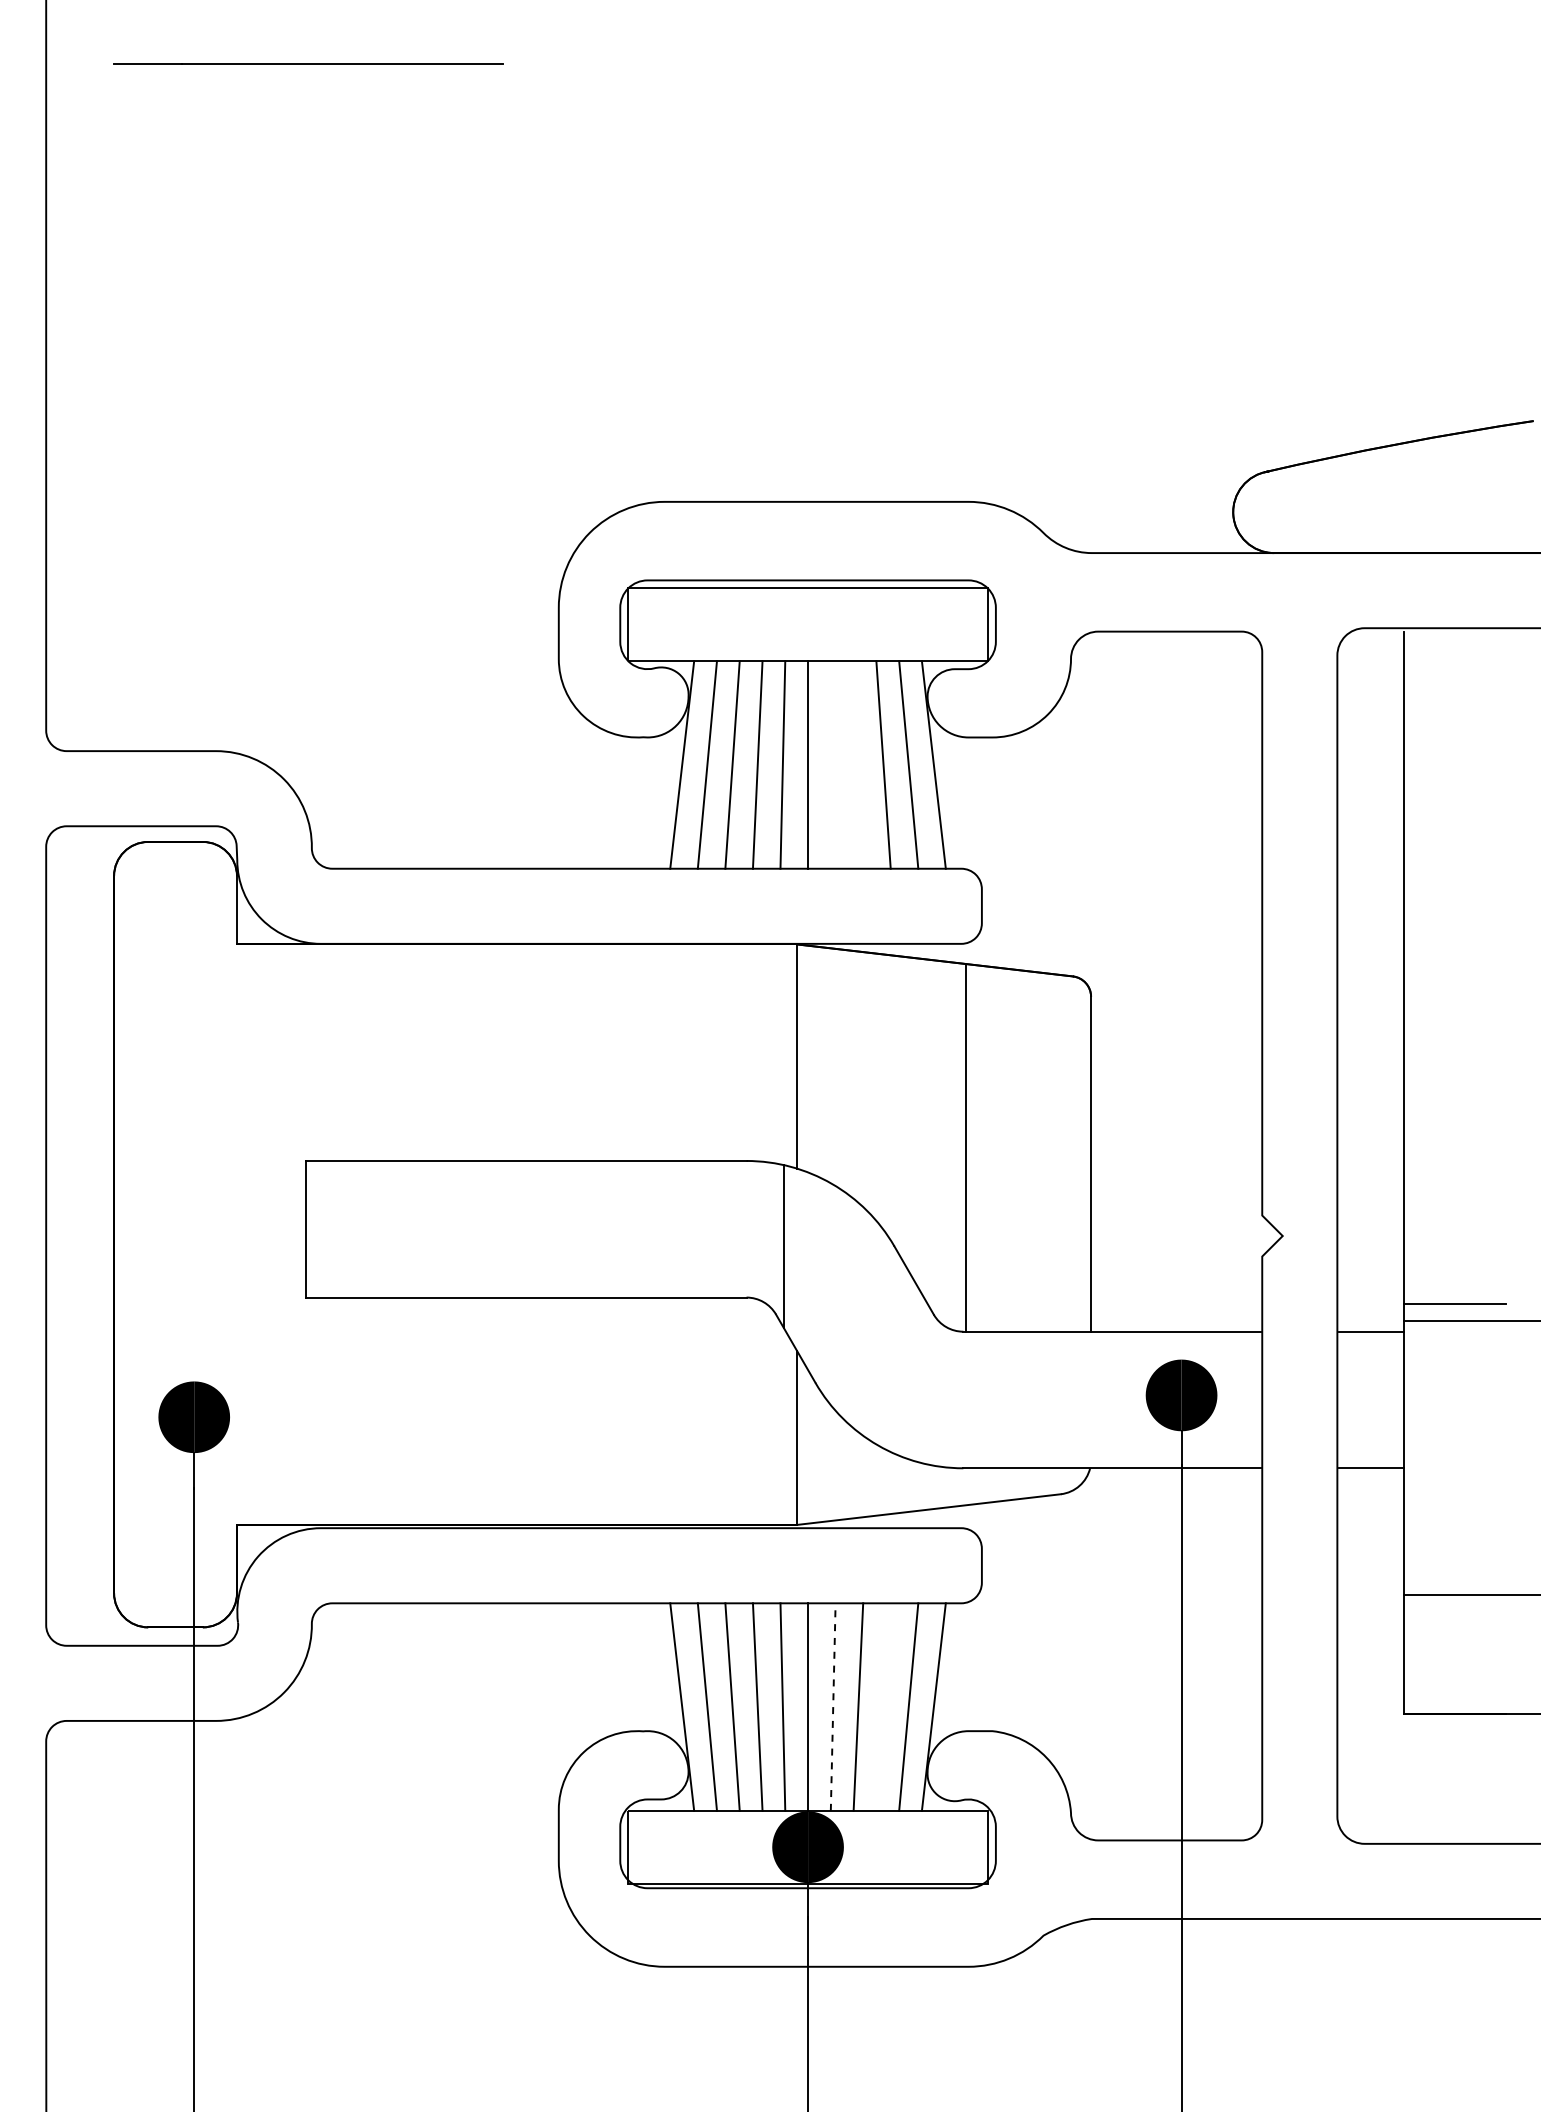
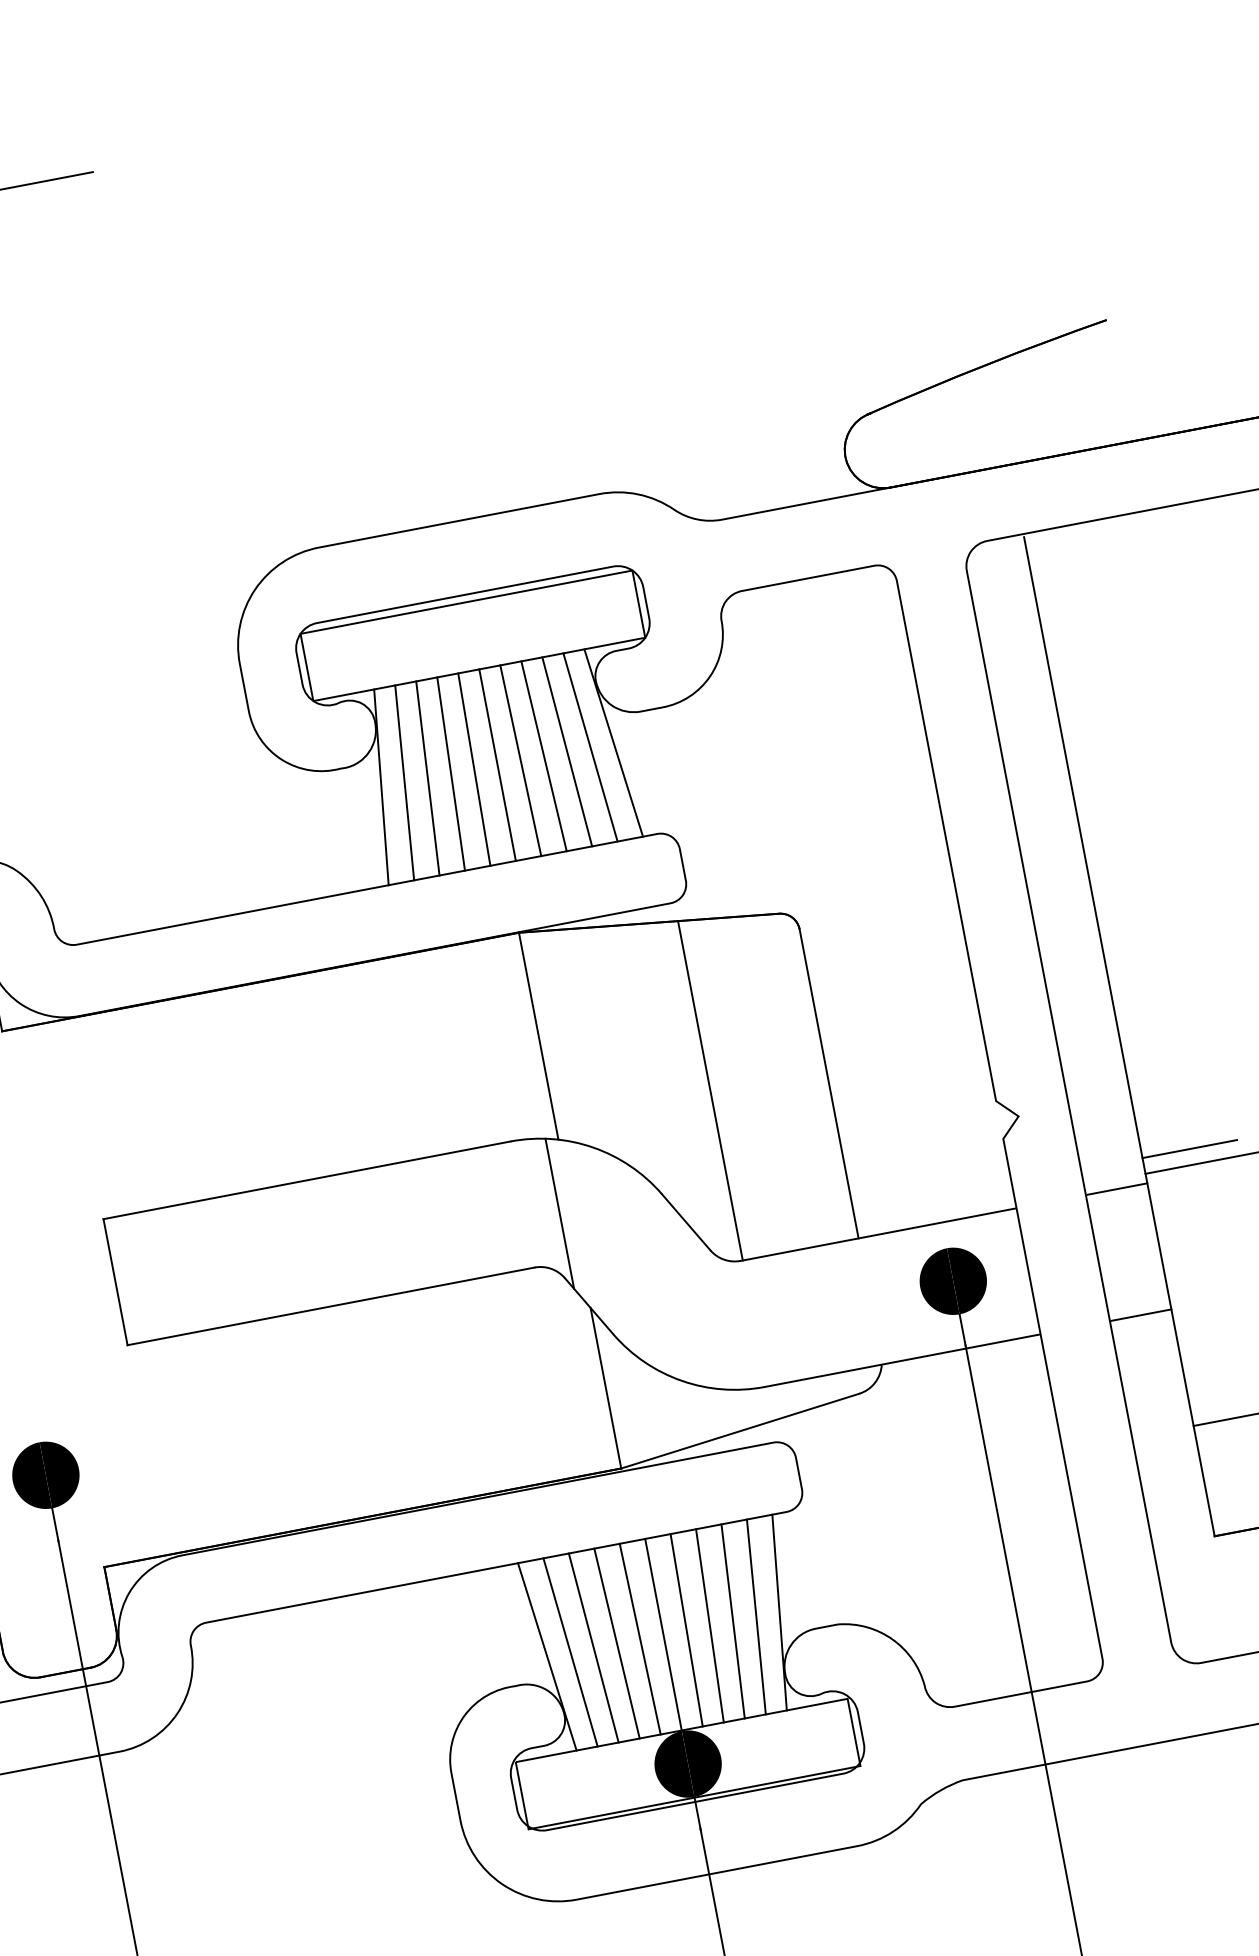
line: (832, 764) -> (520, 760), added
line: (858, 764) -> (544, 755), added
line: (883, 1706) -> (732, 1620), added
line: (833, 1707) -> (687, 1630), dashed -> solid

